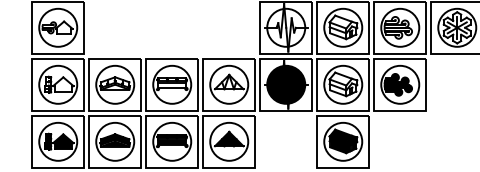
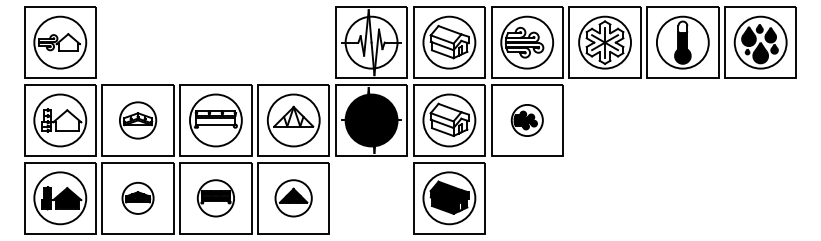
part: (114, 84) -> (137, 120), size x0.7
part: (400, 84) -> (527, 120), size x0.6
part: (114, 141) -> (137, 198), size x0.6
part: (171, 141) -> (215, 198), size x0.7
part: (229, 141) -> (293, 198), size x0.7

